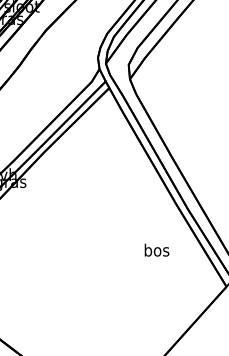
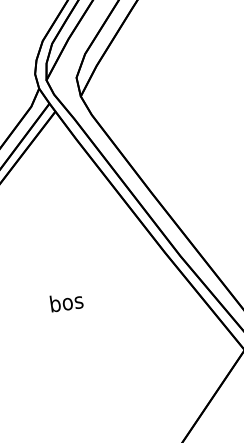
text: (156, 249) -> (65, 301), moved

